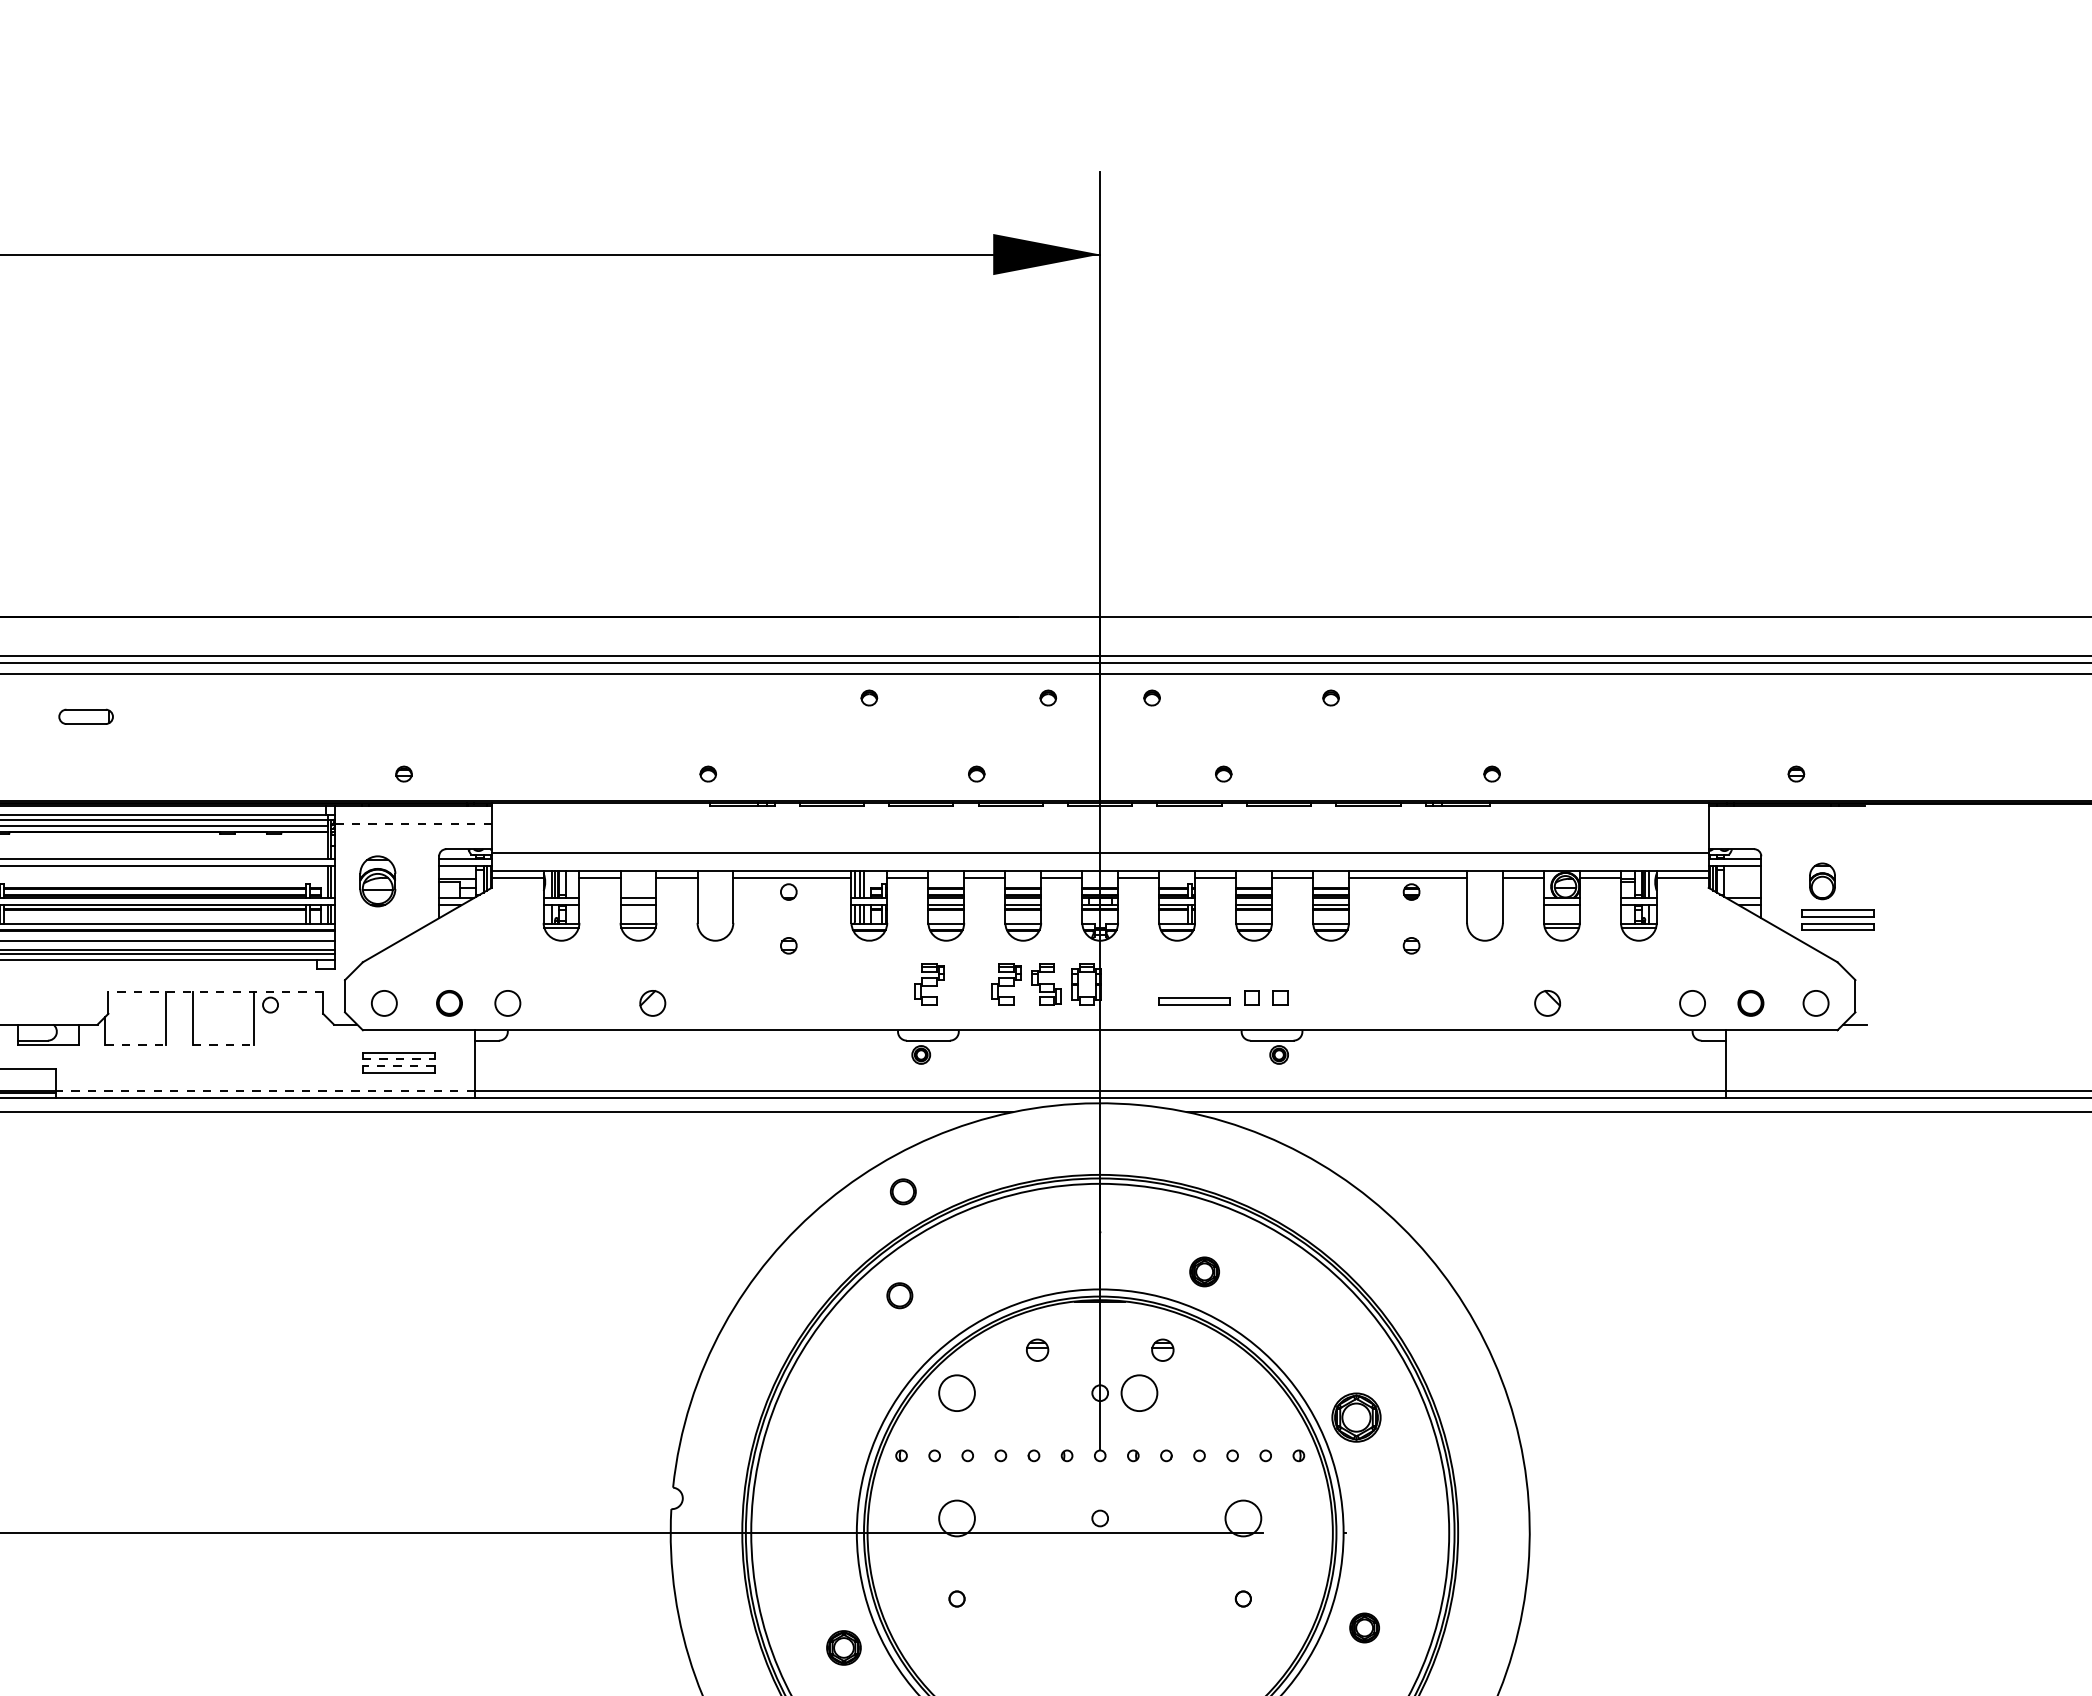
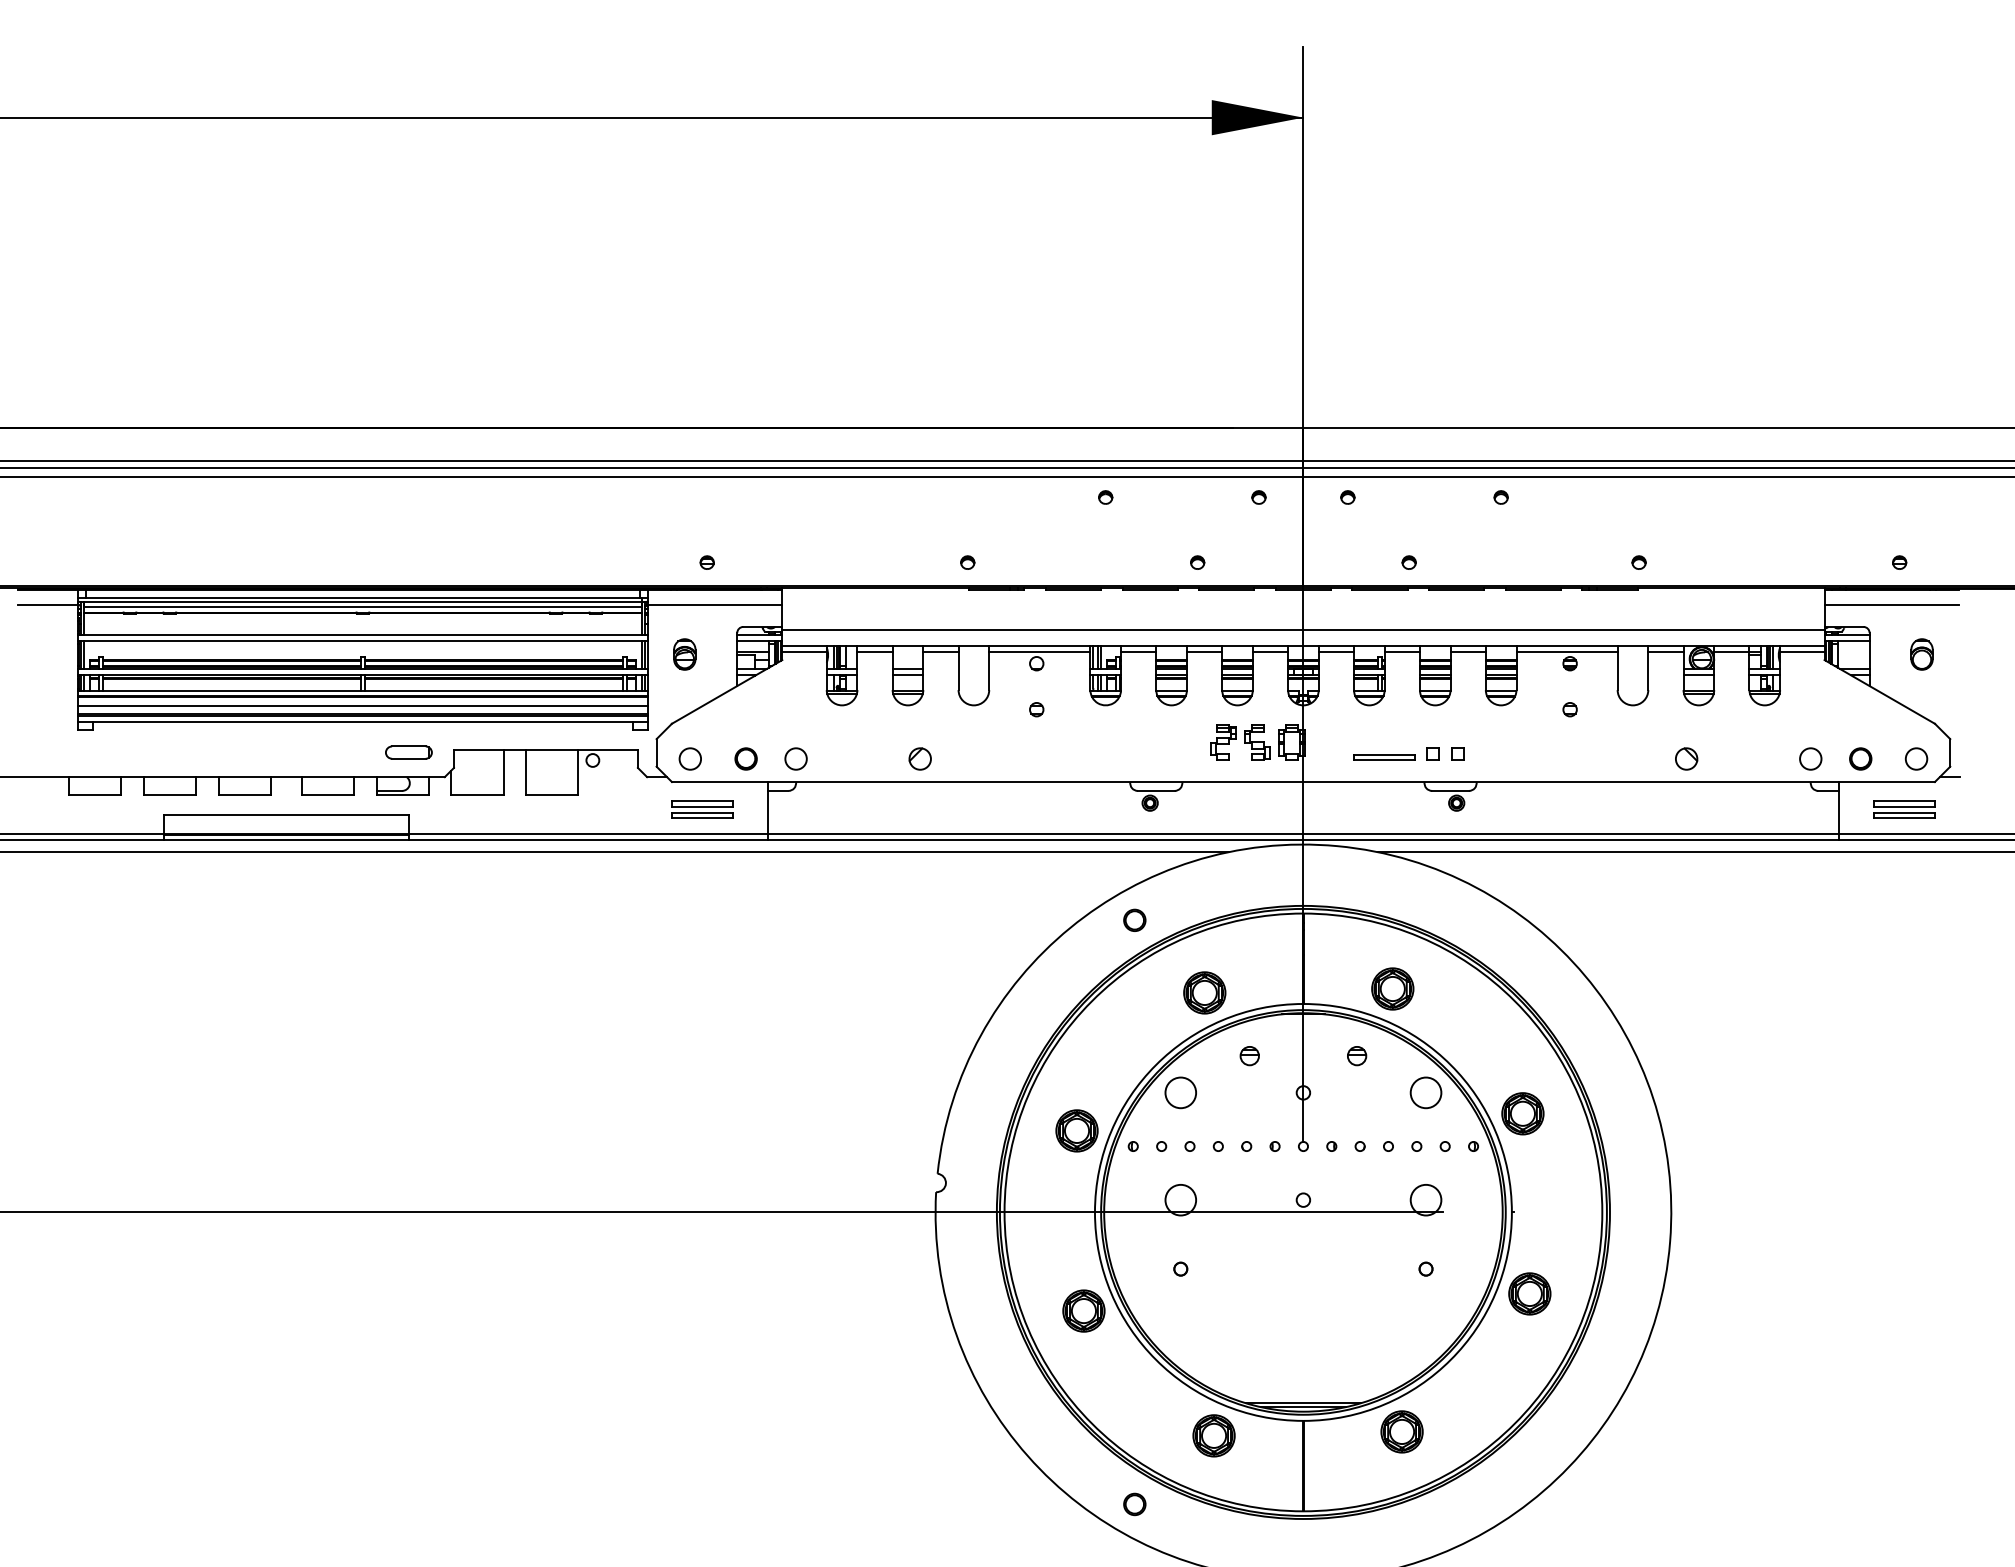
part: (85, 716) -> (408, 752), moved
line: (412, 824) -> (714, 605), dashed -> solid
line: (1786, 824) -> (1891, 605), added
part: (377, 881) -> (684, 654), size x0.71
part: (1838, 919) -> (1904, 809), moved
part: (929, 984) -> (1157, 742), removed
line: (215, 992) -> (545, 749), dashed -> solid
line: (135, 1044) -> (477, 794), dashed -> solid
line: (223, 1044) -> (552, 794), dashed -> solid
line: (398, 1058) -> (702, 806), dashed -> solid
line: (398, 1065) -> (702, 812), dashed -> solid
line: (264, 1091) -> (587, 834), dashed -> solid
part: (1204, 1271) -> (1392, 988), size x1.67
part: (984, 1276) -> (1204, 992), added
part: (899, 1294) -> (1131, 1008), removed
circle: (1138, 1392) -> (1425, 1092), moved
part: (835, 1437) -> (1076, 1130), added
part: (1364, 1627) -> (1529, 1293), size x1.67
part: (843, 1647) -> (1083, 1310), size x1.43

